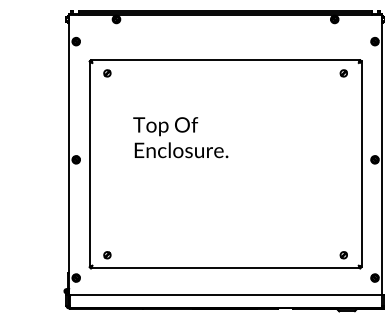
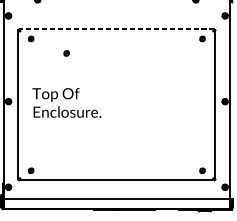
line: (225, 60) -> (116, 29), solid -> dashed
part: (156, 93) -> (66, 53), added
text: (180, 137) -> (66, 102), moved

